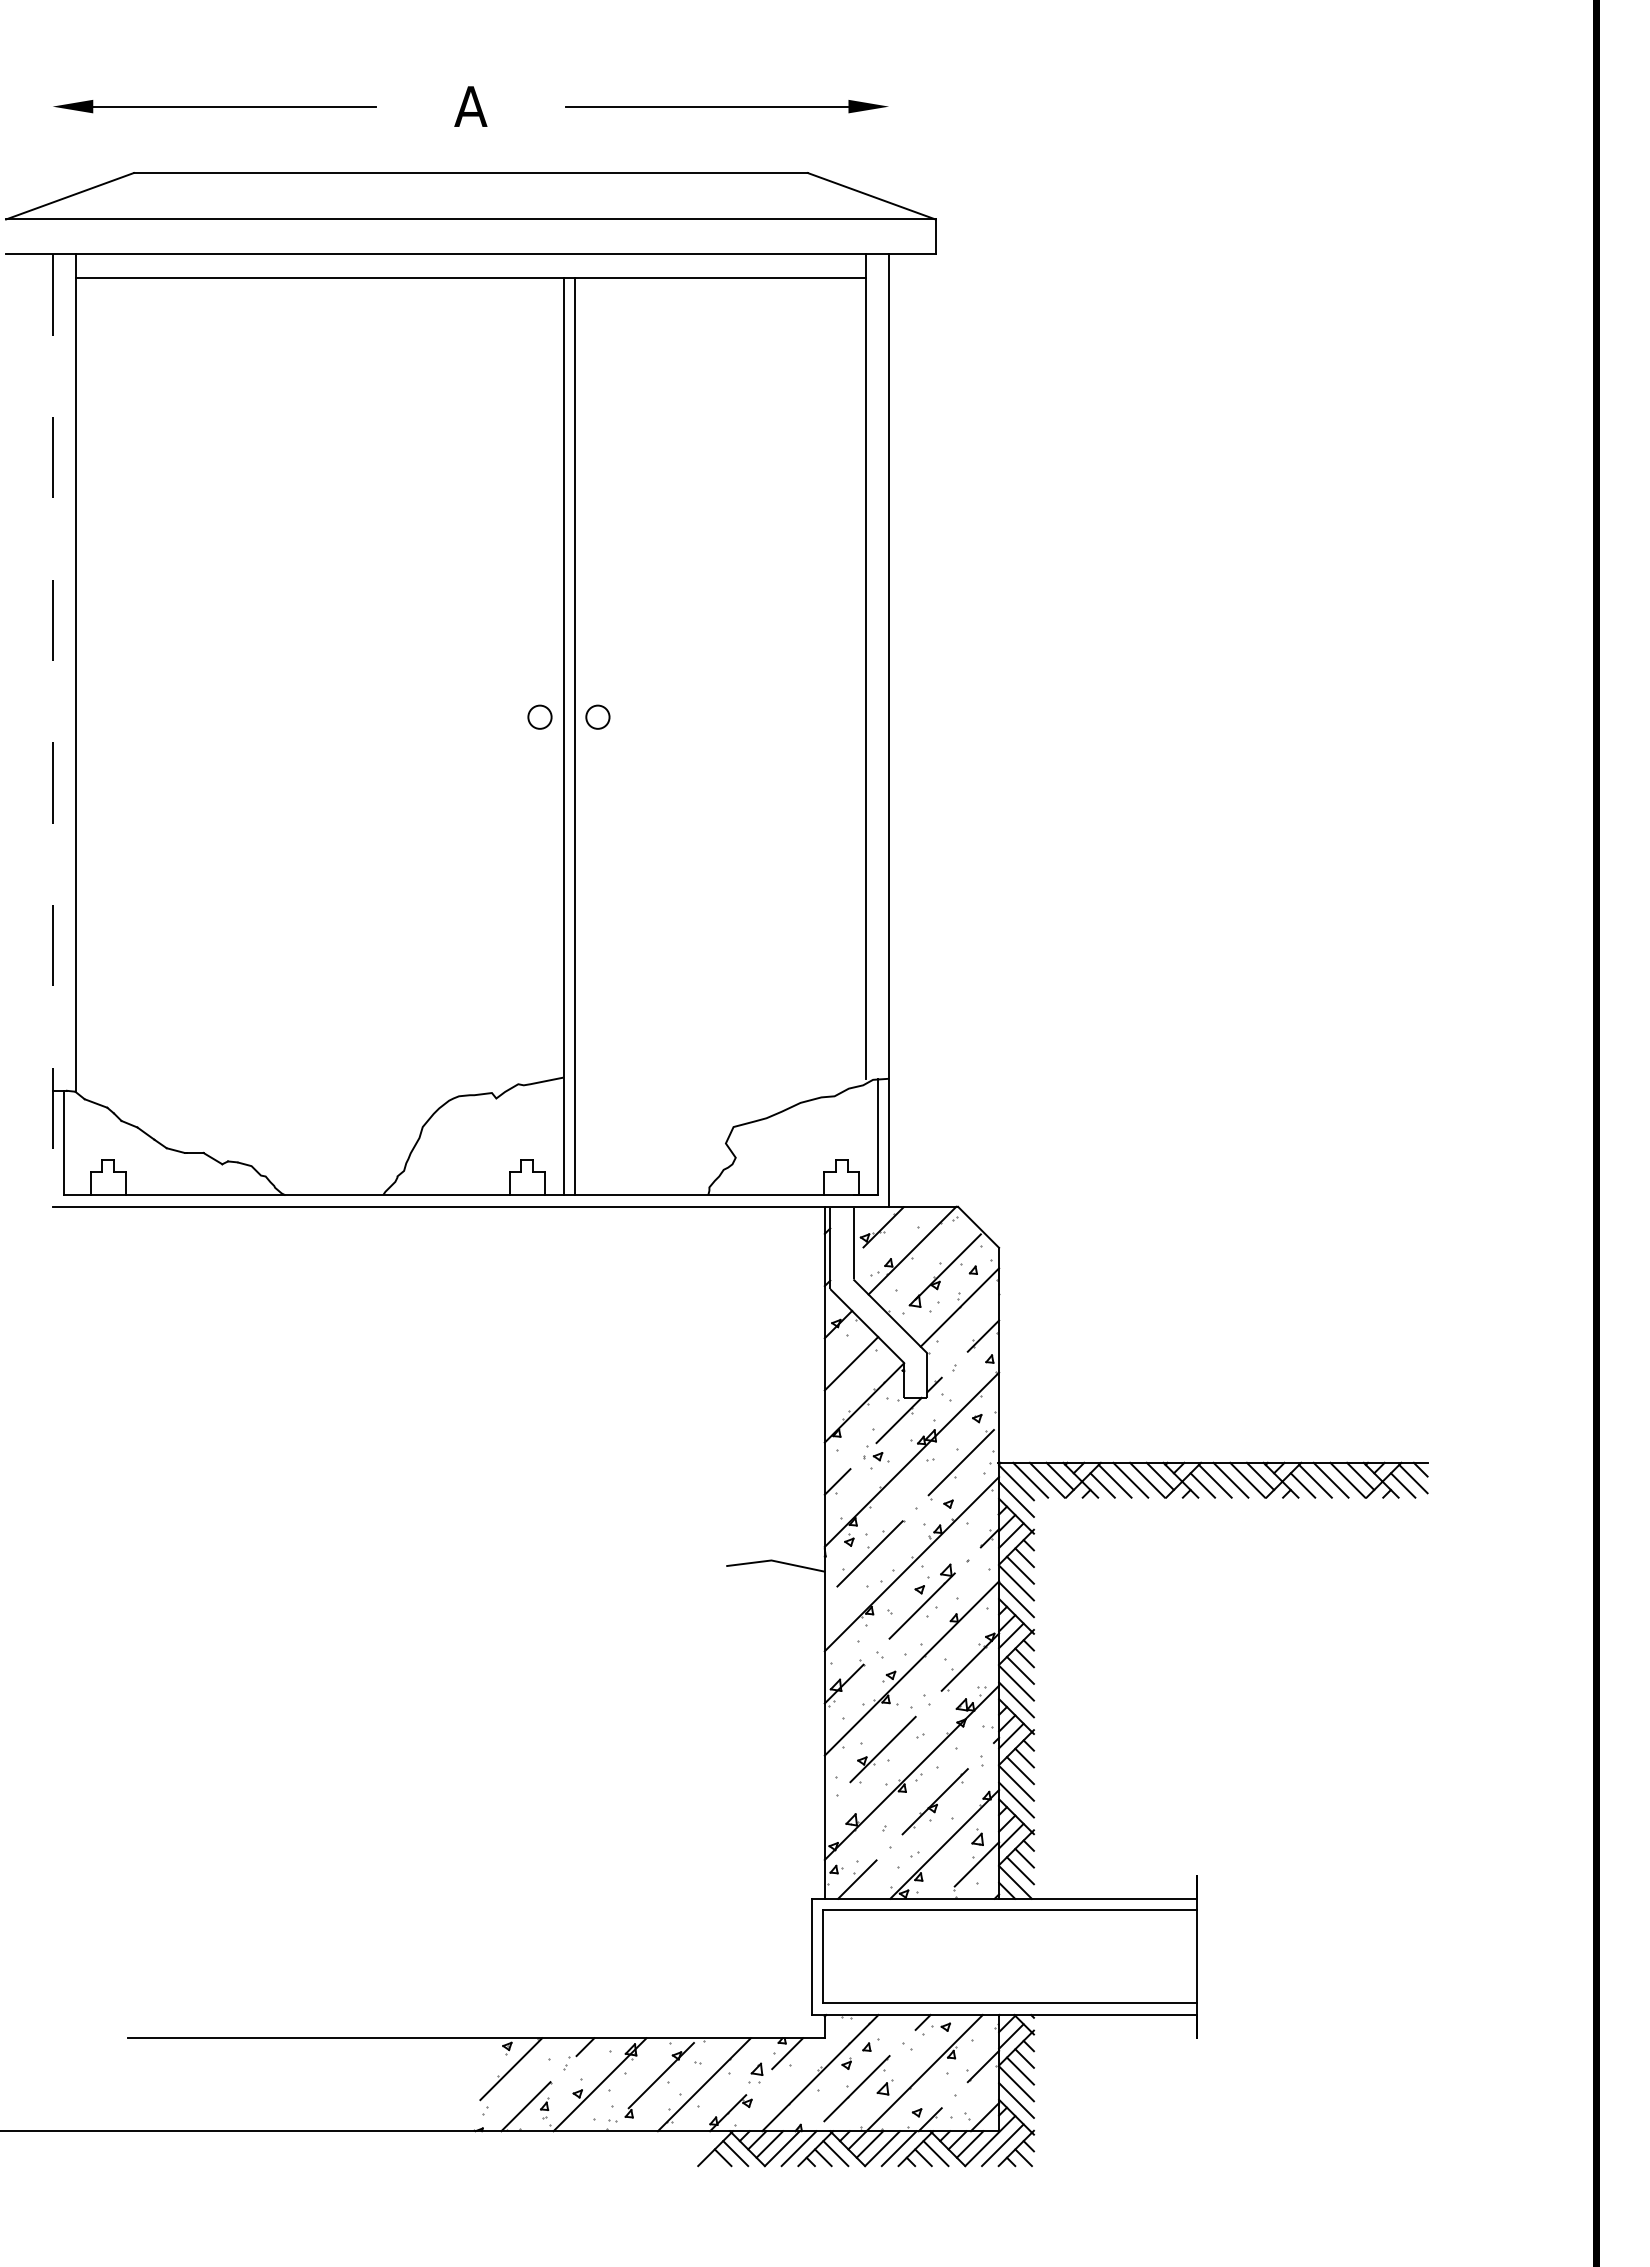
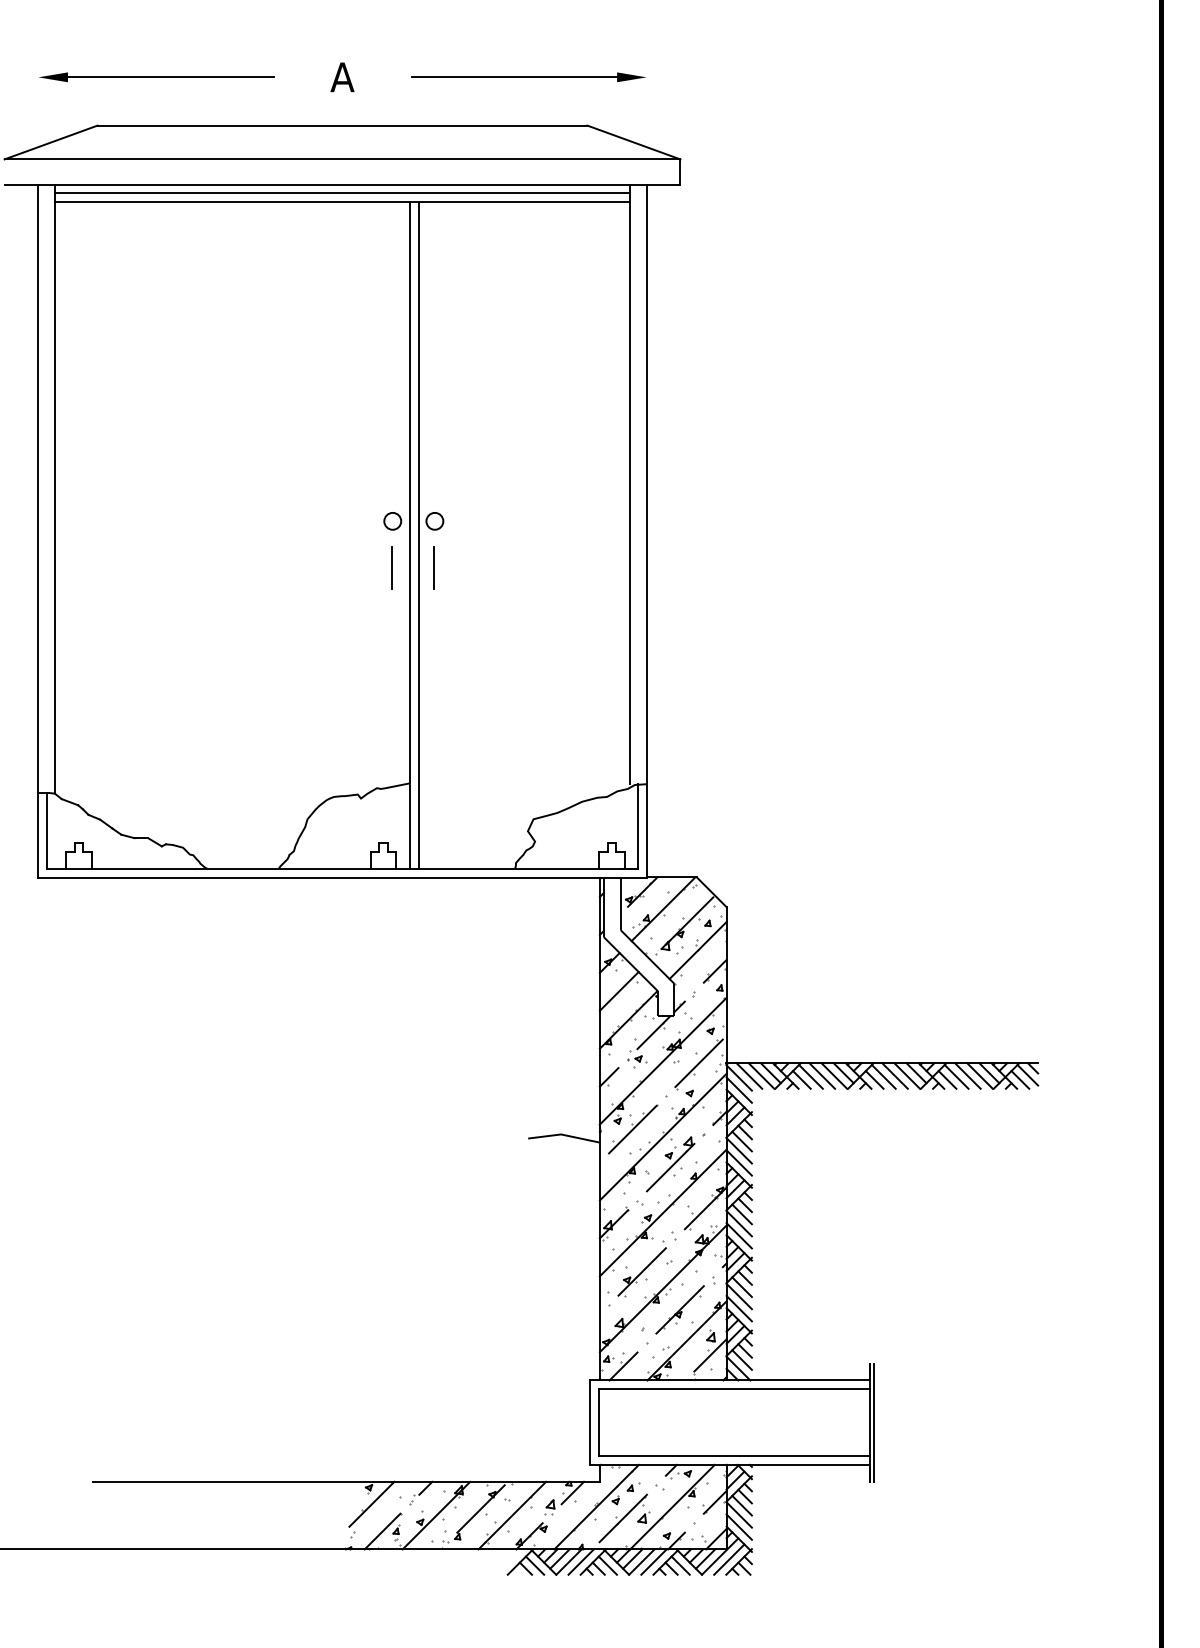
line: (470, 265) -> (342, 192), added
line: (52, 731) -> (38, 531), dashed -> solid
line: (538, 781) -> (391, 568), added
line: (597, 781) -> (434, 568), added
line: (1202, 1956) -> (874, 1422), added

